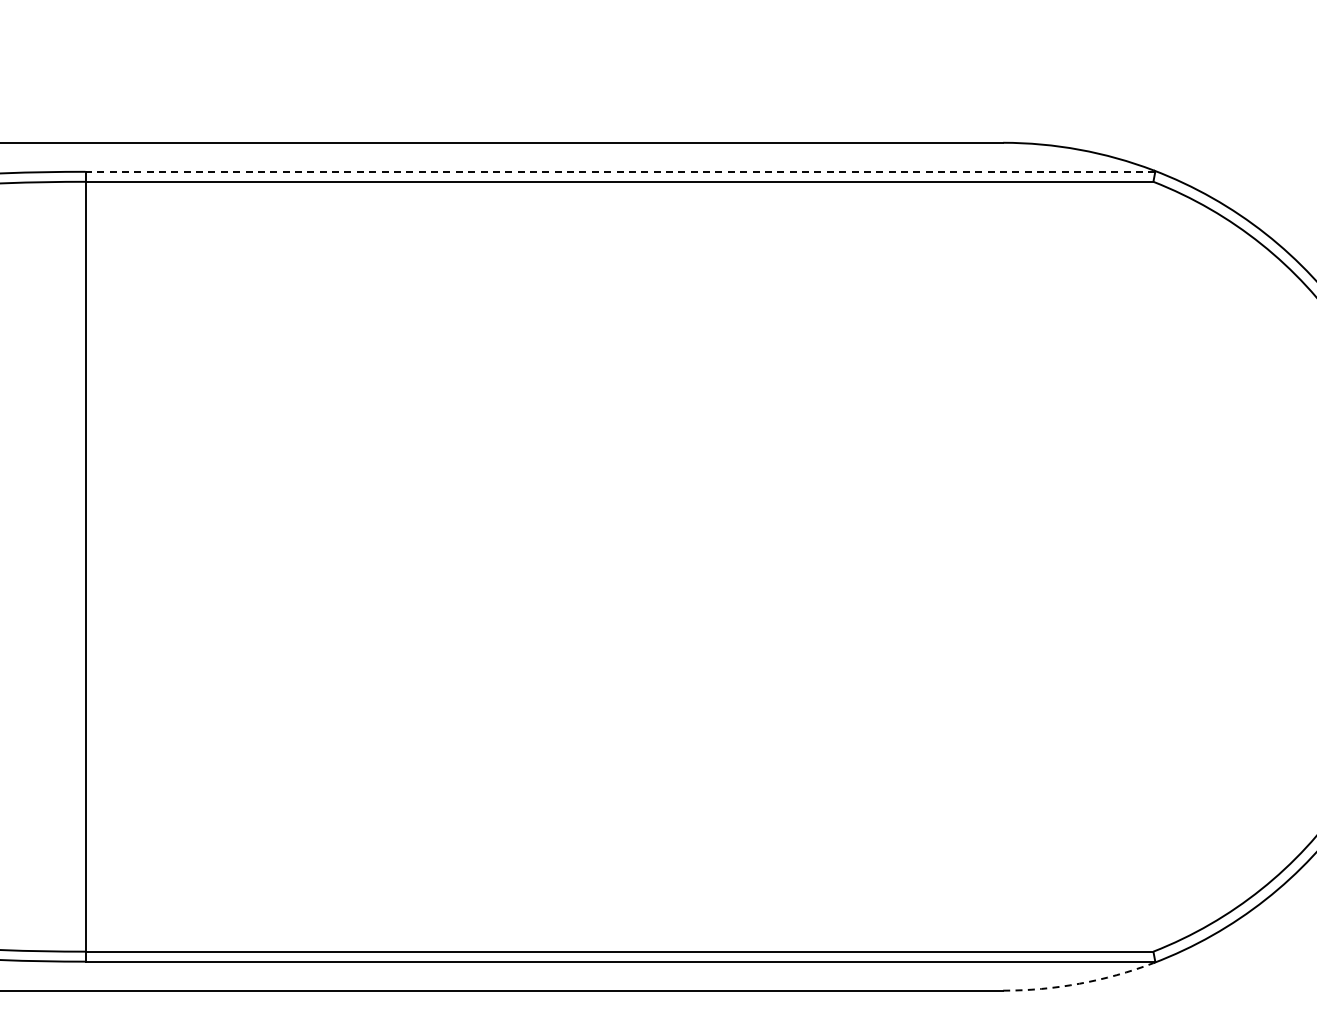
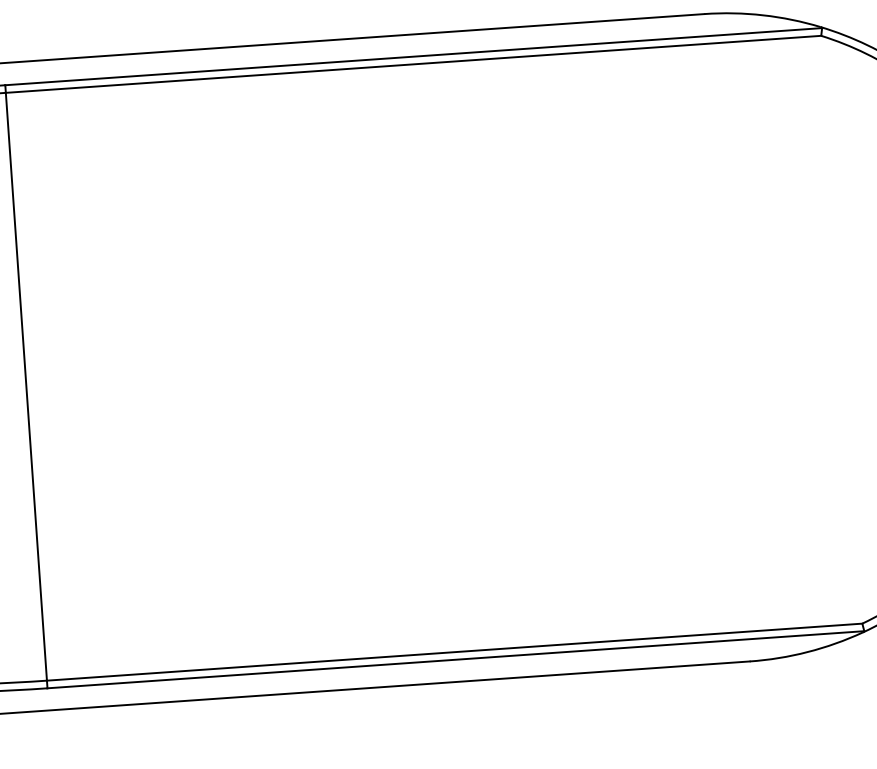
line: (620, 171) -> (413, 56), dashed -> solid
arc: (1079, 983) -> (807, 651), dashed -> solid

